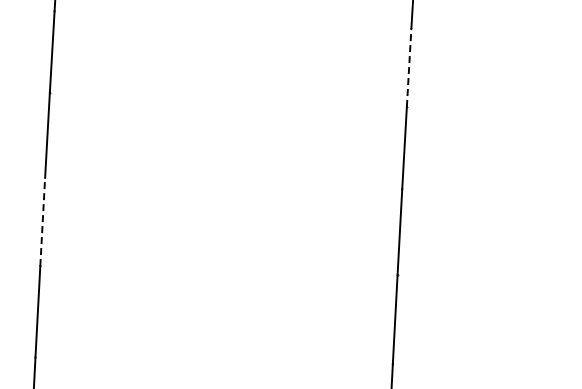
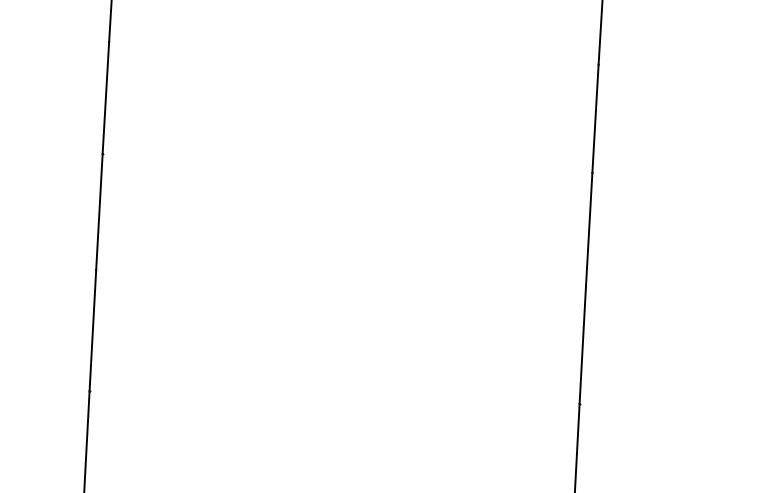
line: (409, 67) -> (595, 118), dashed -> solid
line: (42, 221) -> (92, 330), dashed -> solid

